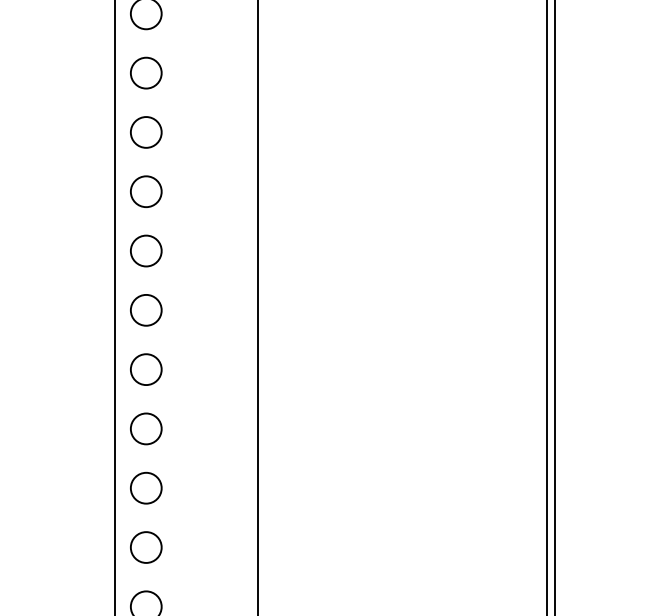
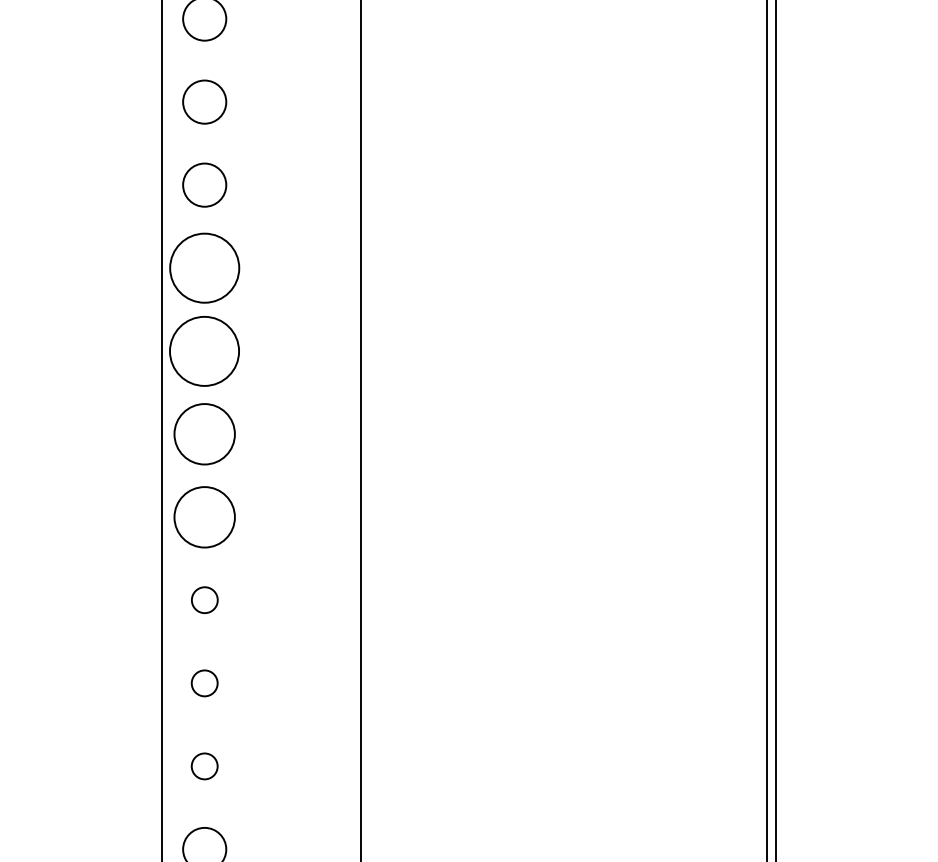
circle: (146, 191) -> (204, 267), size x1.6
circle: (146, 250) -> (204, 350), size x1.6
circle: (146, 309) -> (204, 433), size x1.4
circle: (146, 369) -> (204, 516), size x1.4
circle: (146, 428) -> (204, 599), size x0.6
circle: (146, 487) -> (204, 682), size x0.6
circle: (146, 547) -> (204, 766), size x0.6

